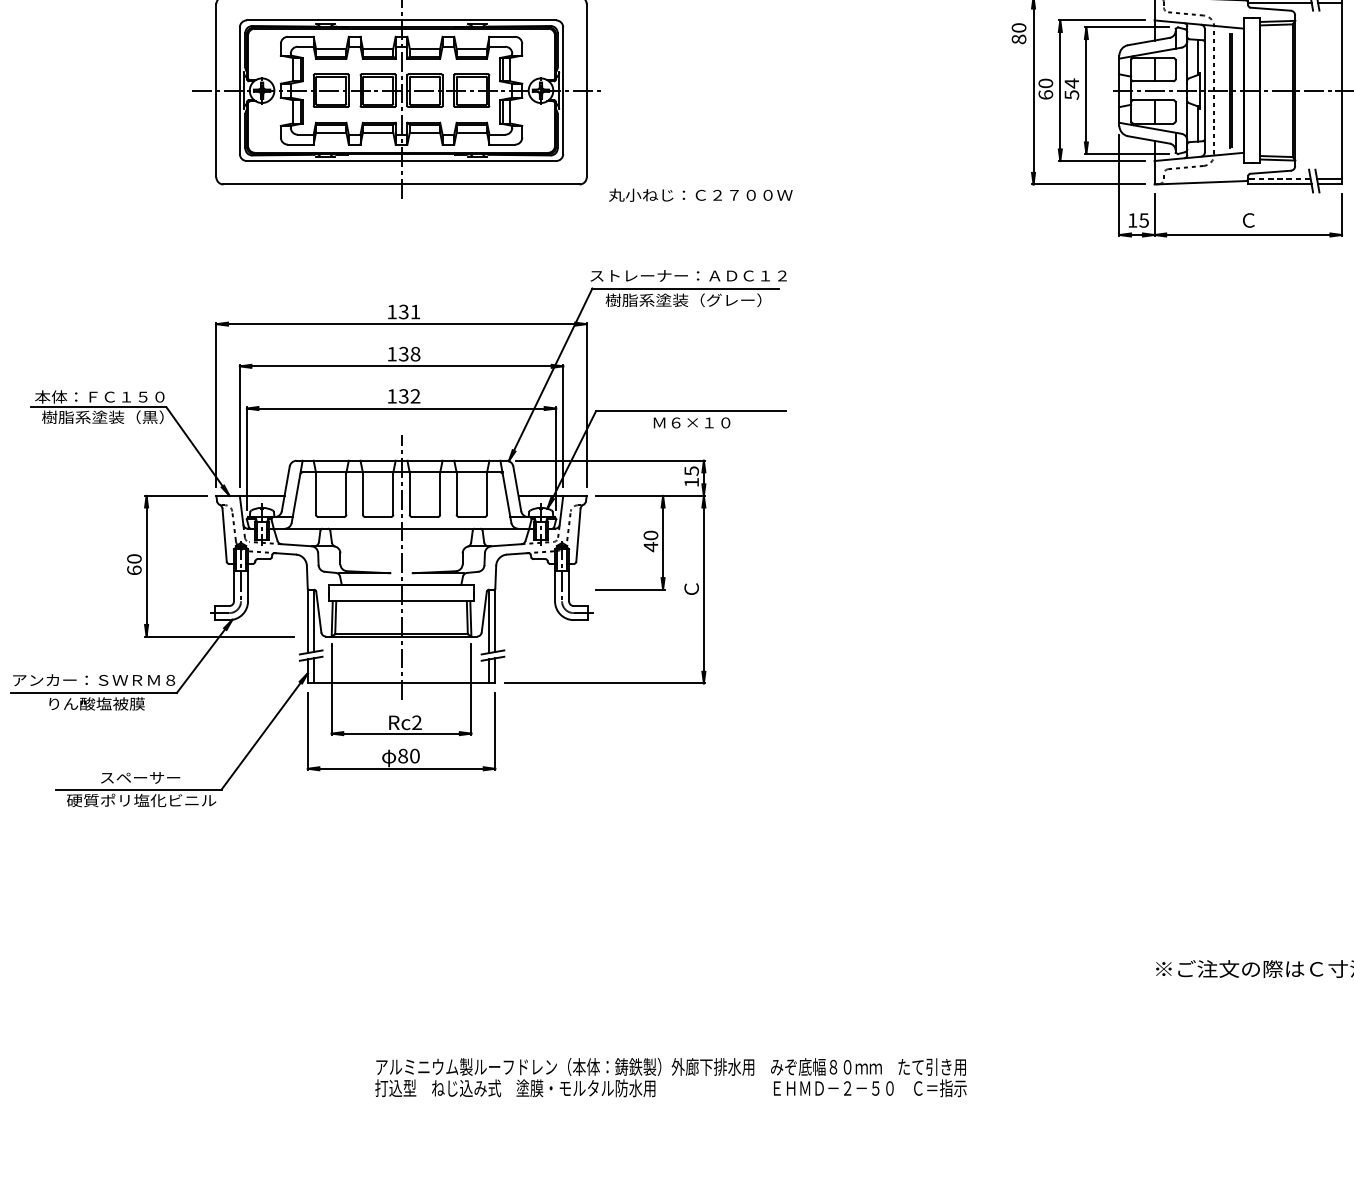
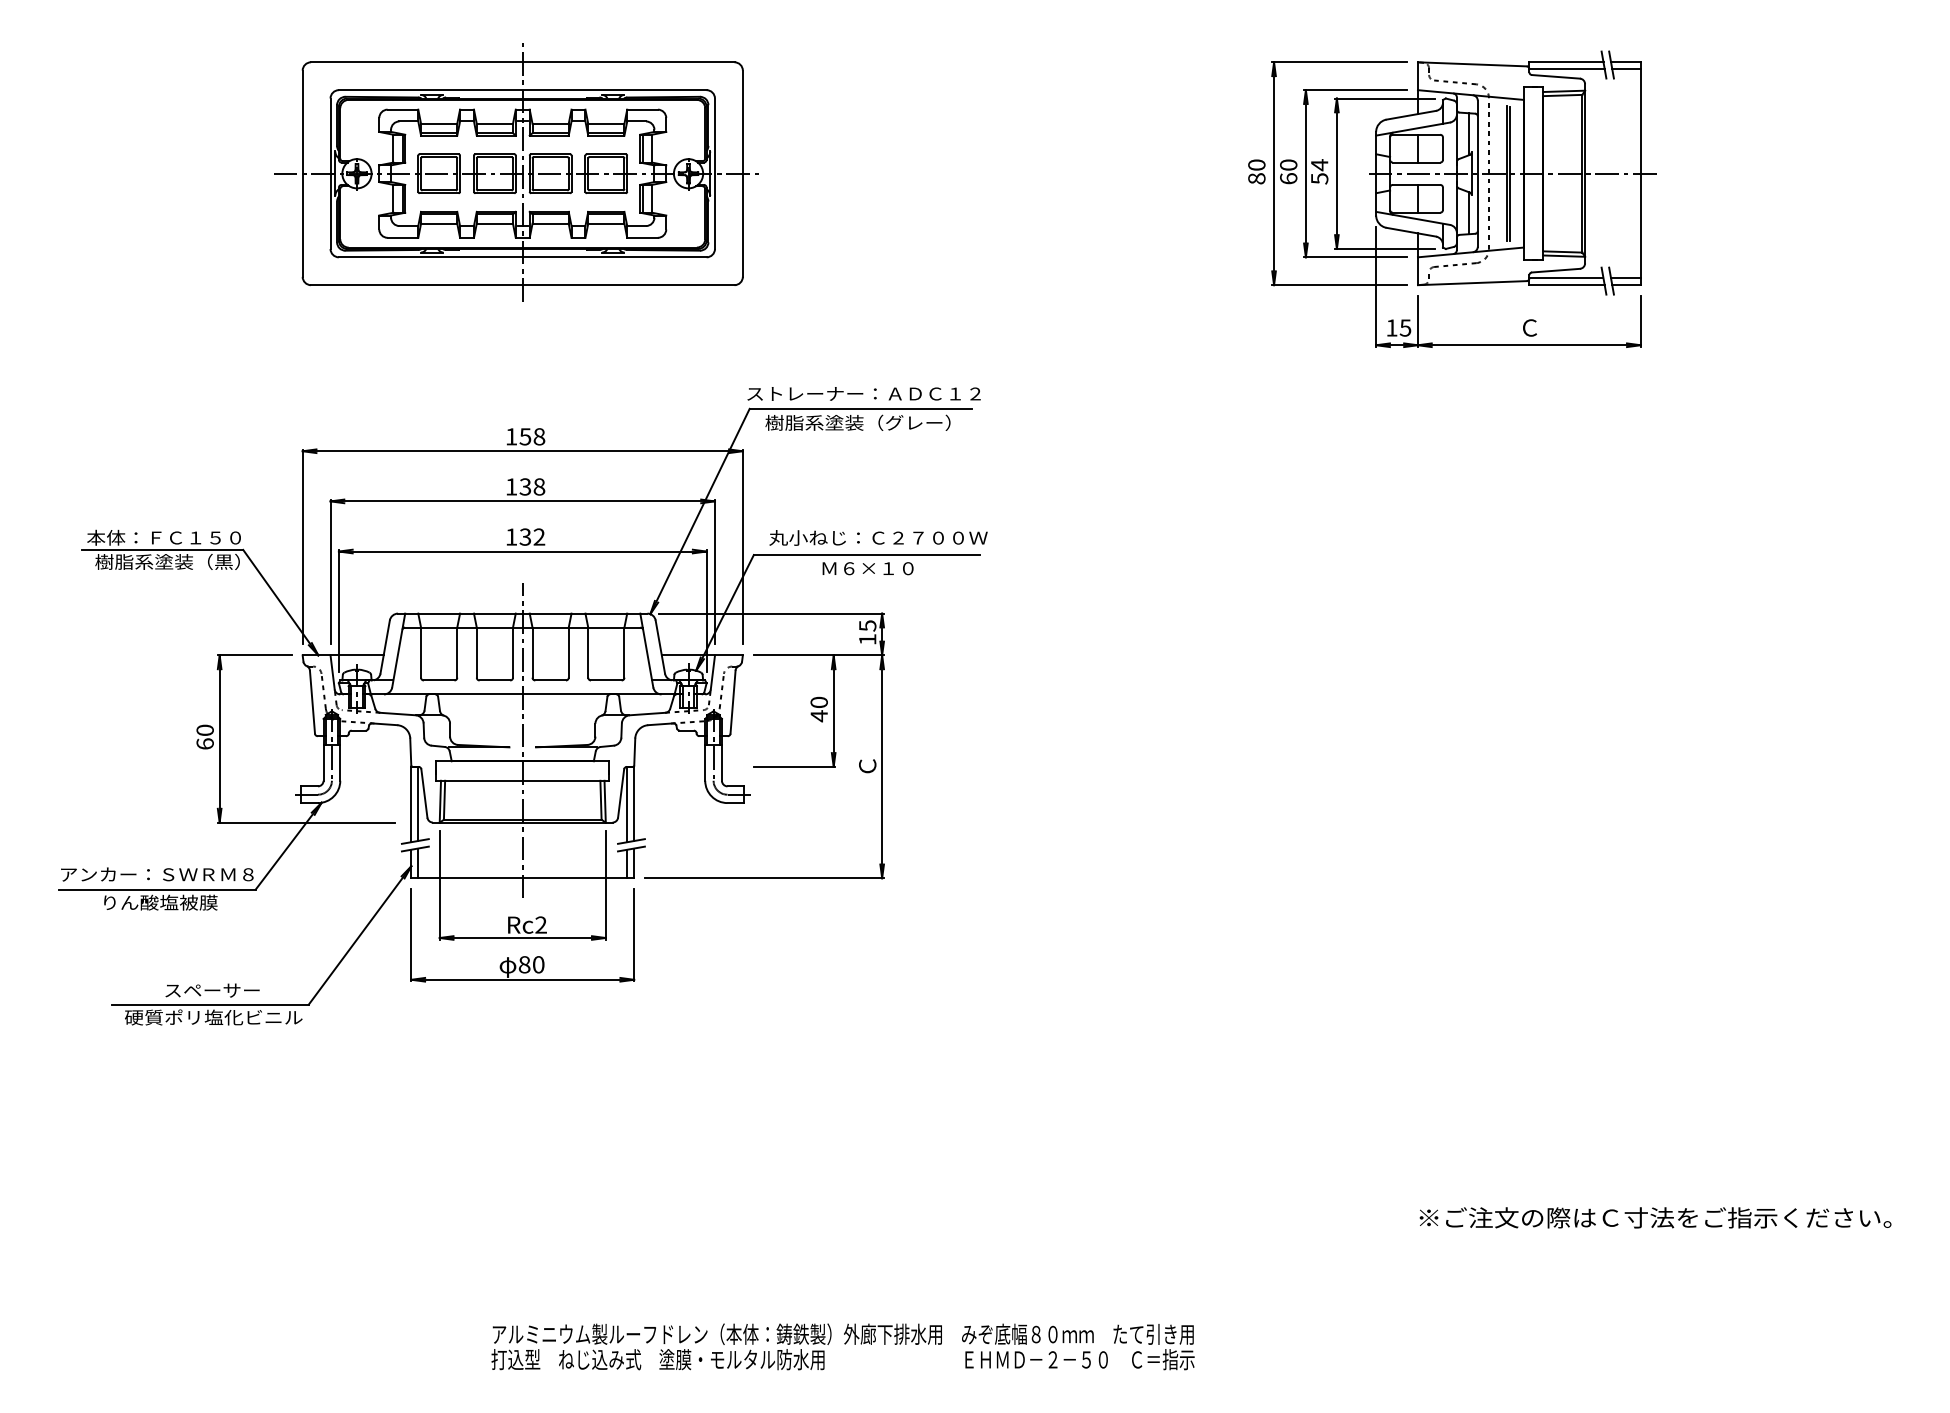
text: (1018, 33) -> (1256, 171), moved
line: (1278, 178) -> (1565, 278), dashed -> solid
text: (700, 194) -> (878, 537), moved
text: (409, 311) -> (532, 436), 131 -> 158

